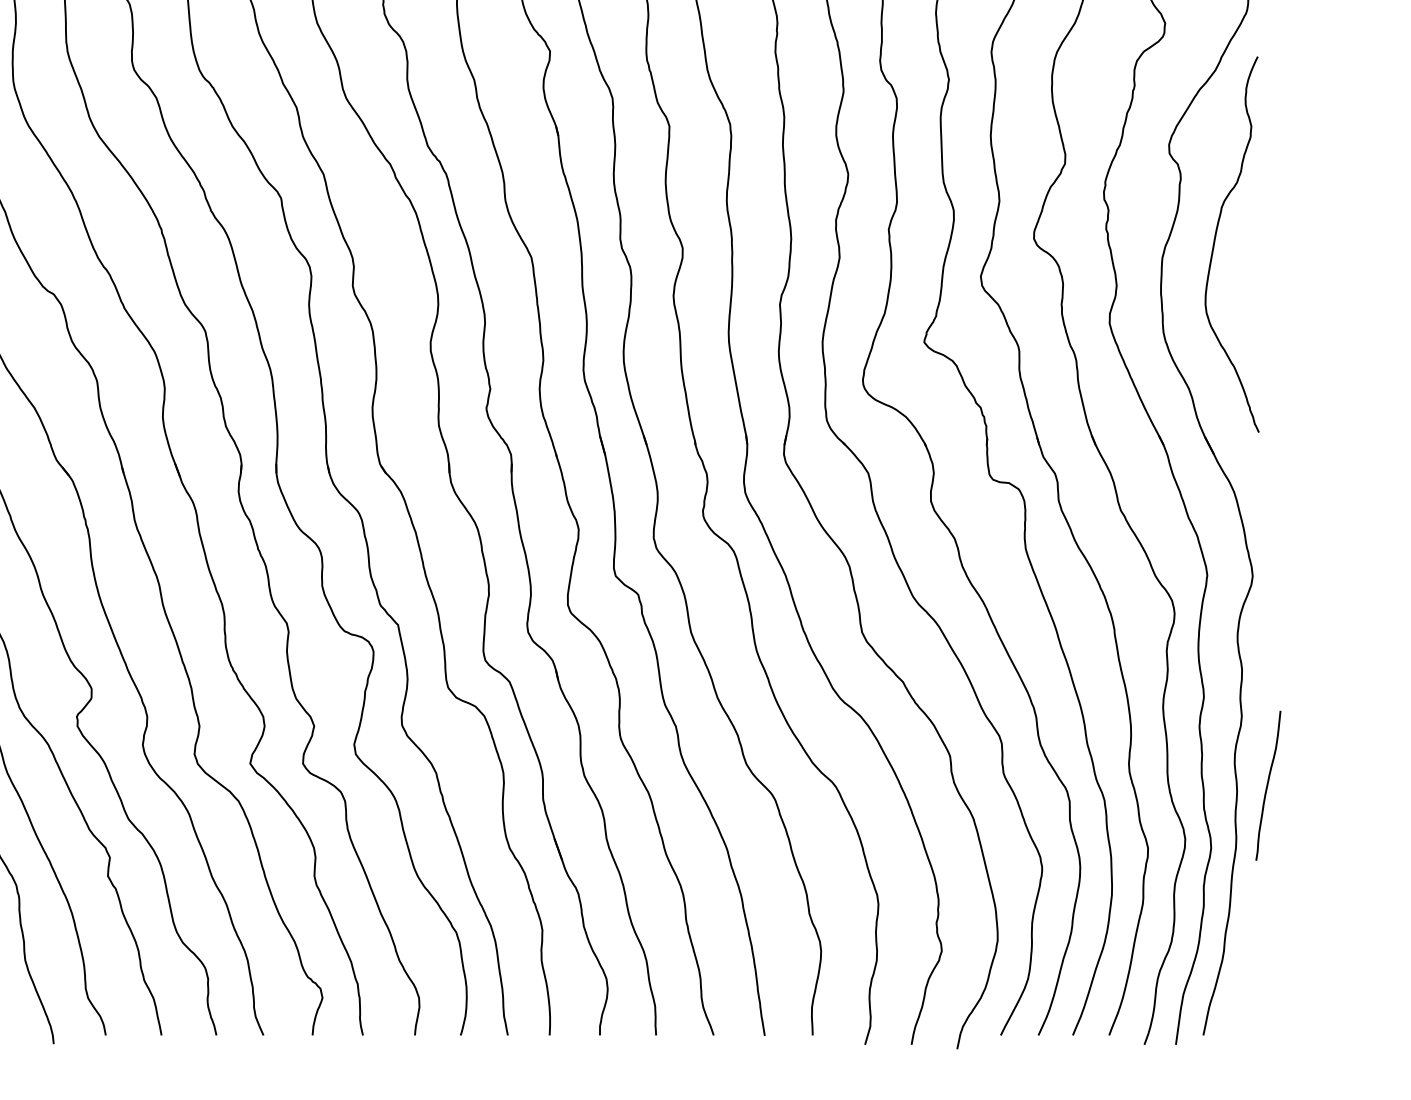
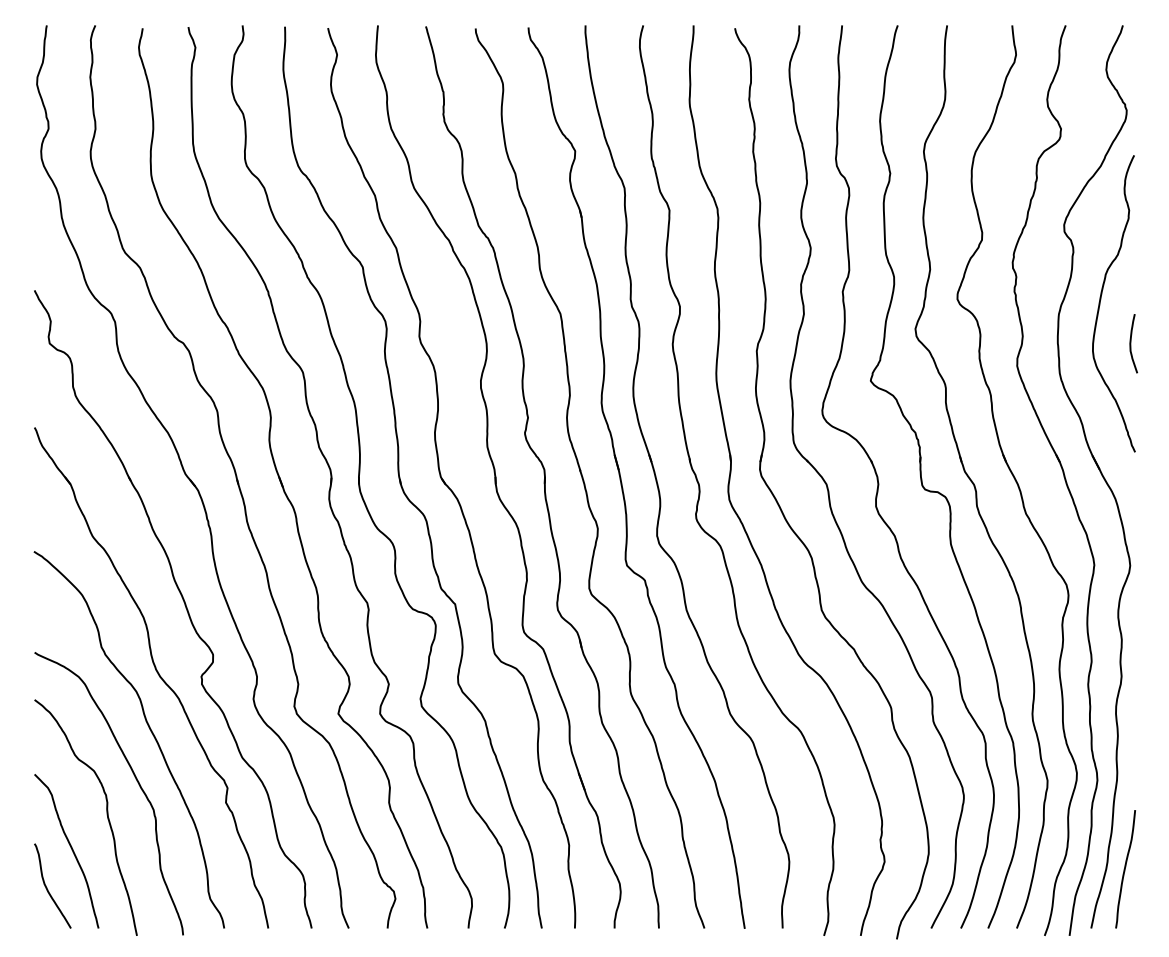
curve: (1254, 294) -> (1131, 343), added
curve: (1268, 786) -> (1125, 869), moved

